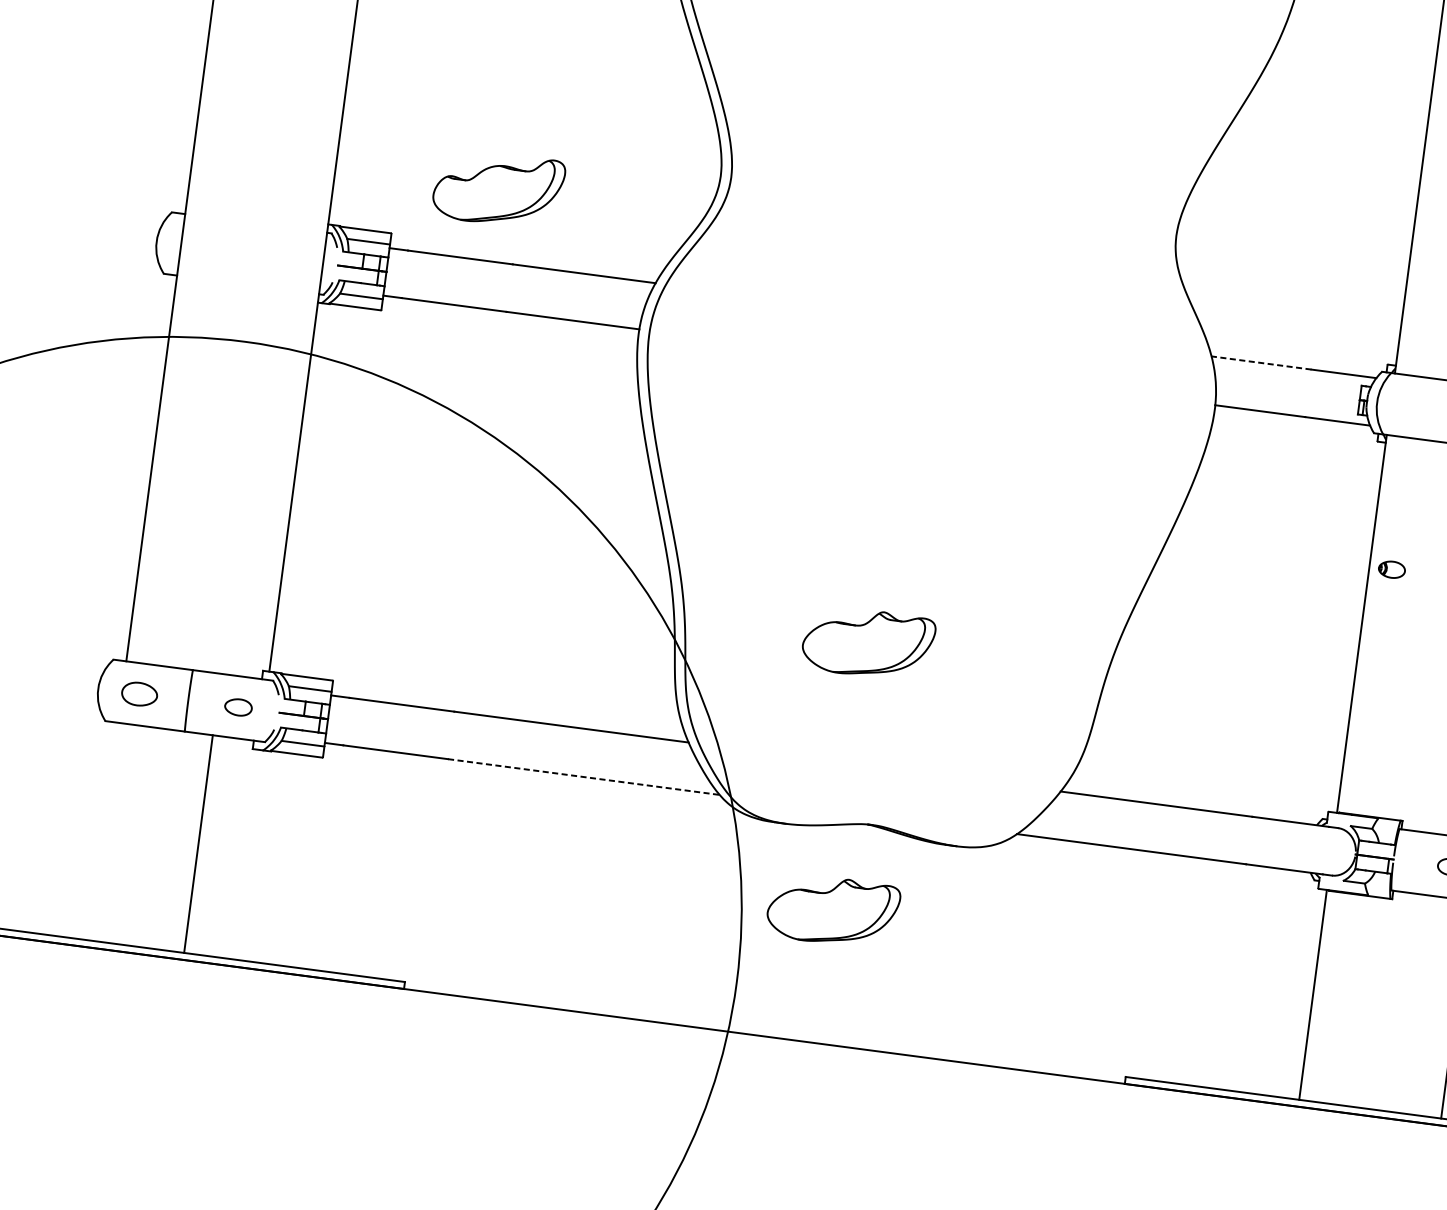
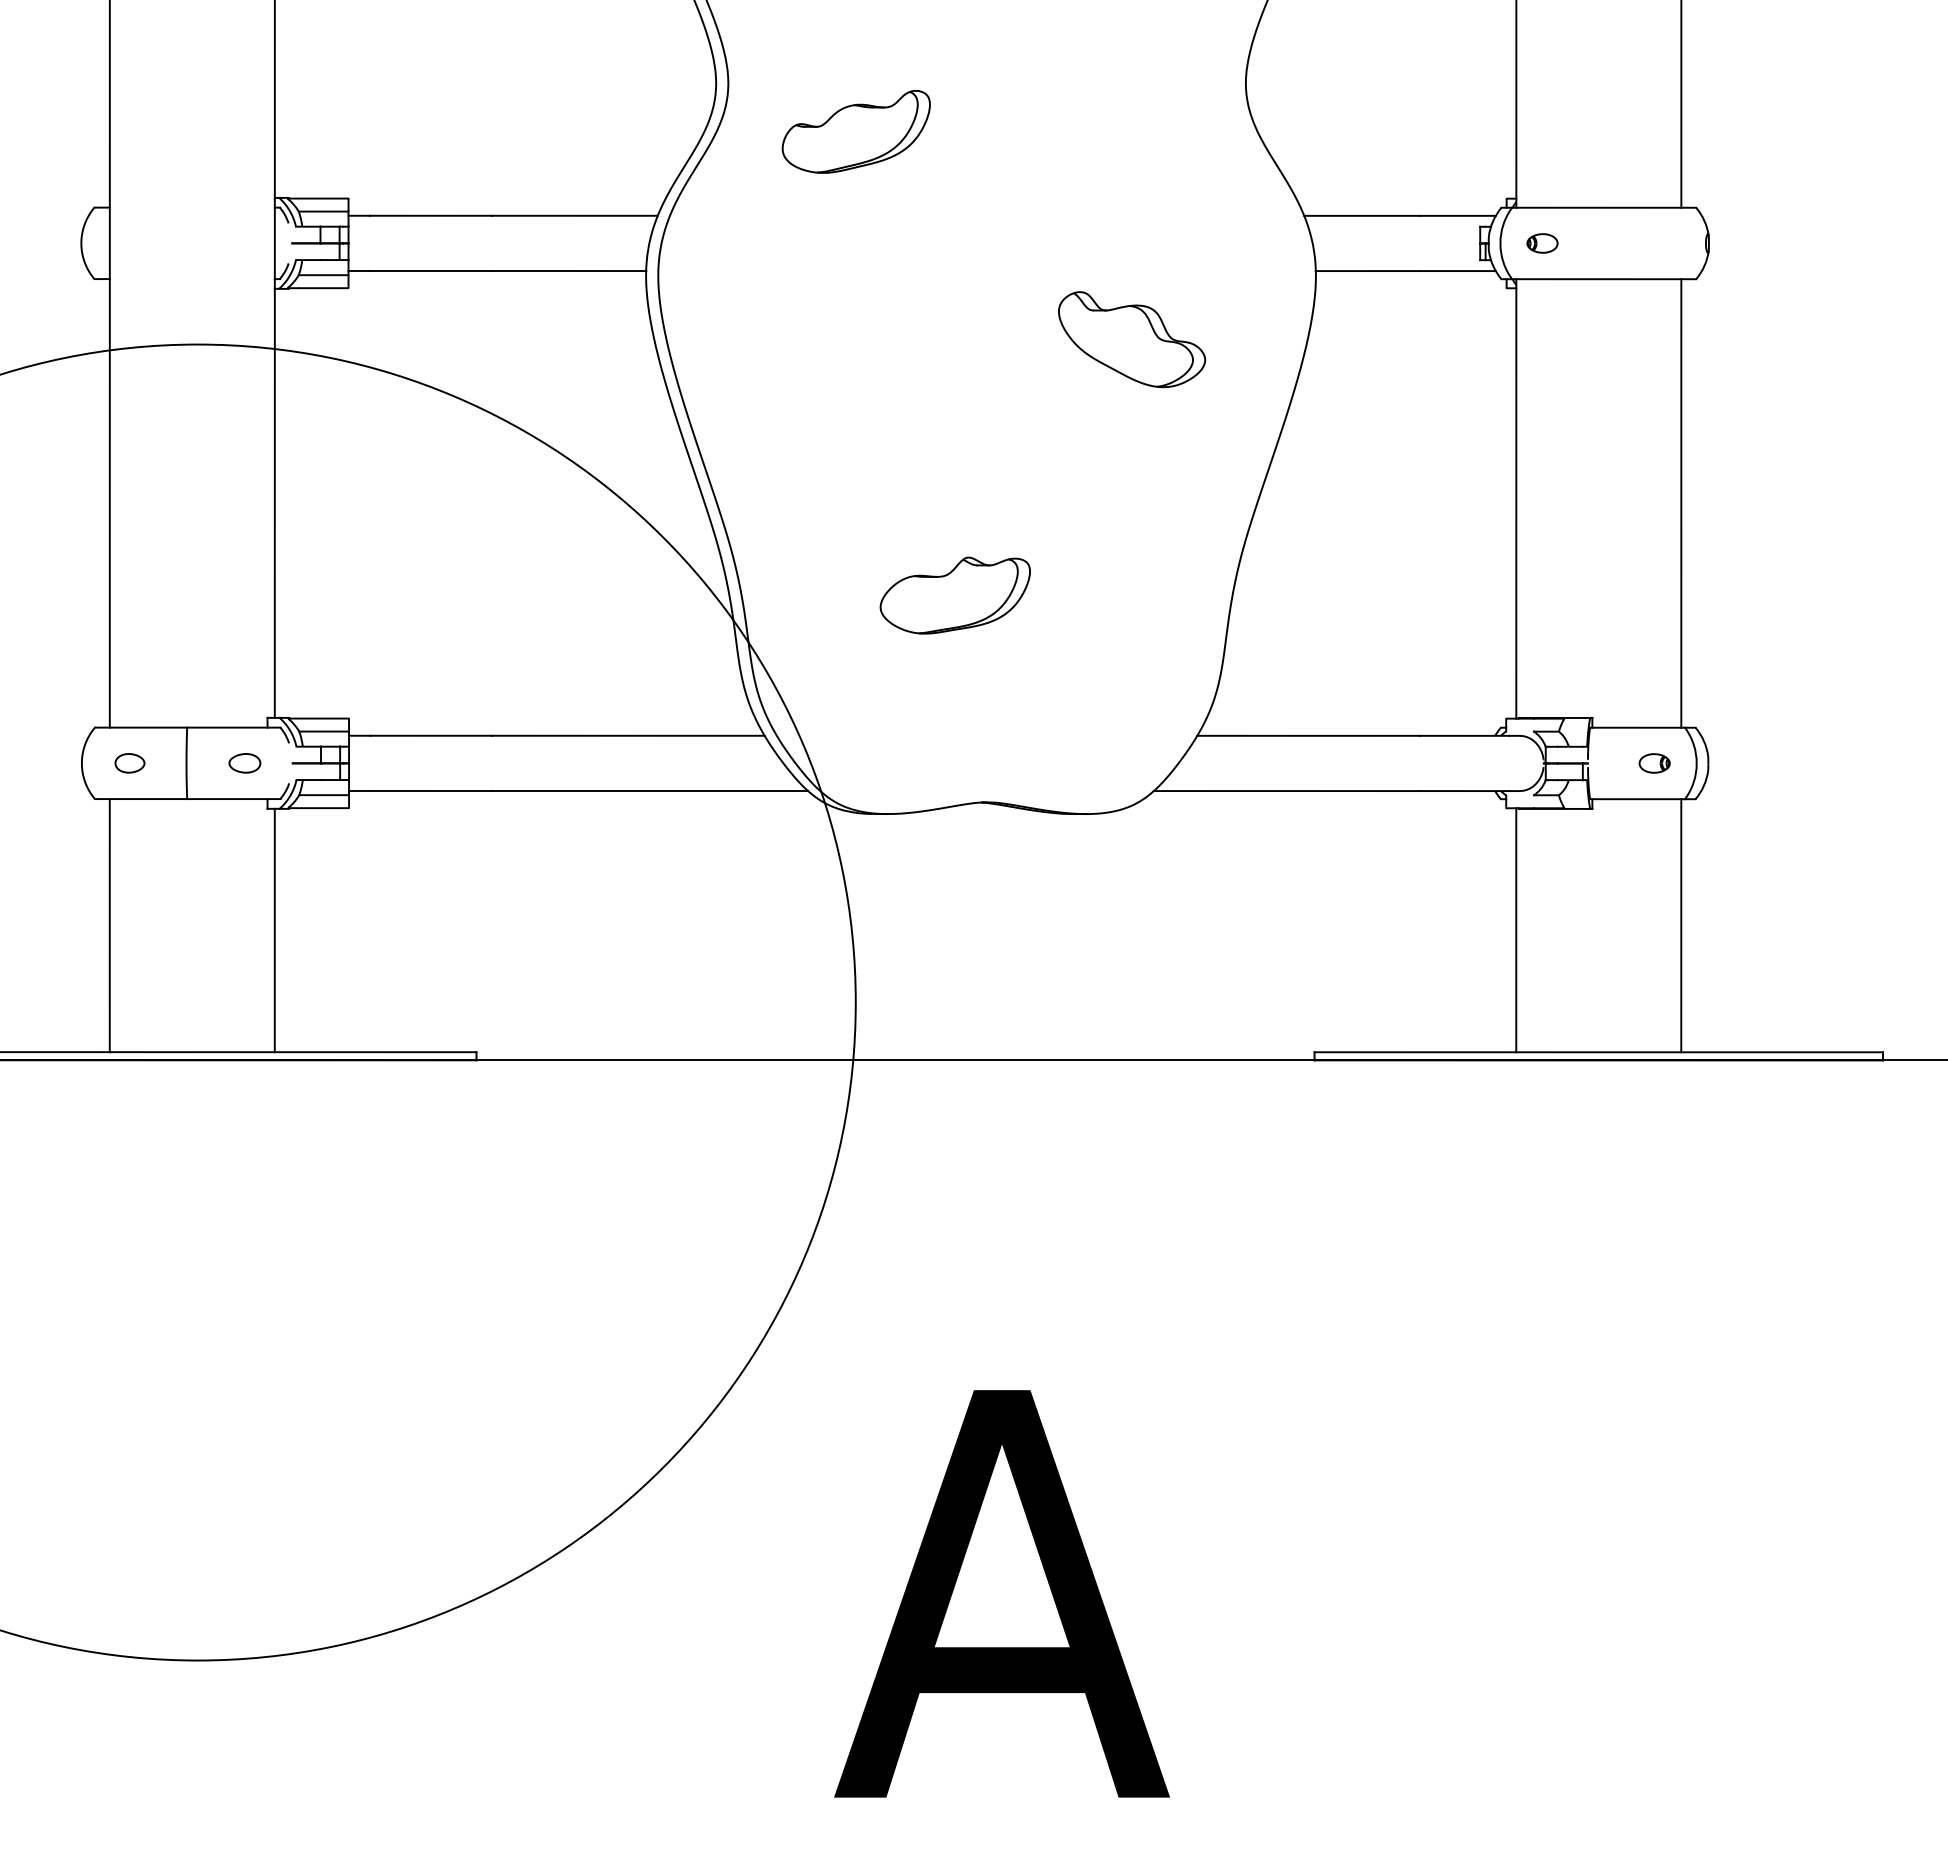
part: (498, 188) -> (855, 131), moved
line: (1260, 362) -> (1361, 215), dashed -> solid
part: (1049, 443) -> (1132, 339), added
part: (1391, 569) -> (1542, 243), moved
part: (139, 694) -> (129, 763), size x0.71
line: (584, 777) -> (650, 791), dashed -> solid
line: (198, 843) -> (109, 925), moved
line: (245, 854) -> (274, 930), added
part: (832, 910) -> (954, 906), removed

